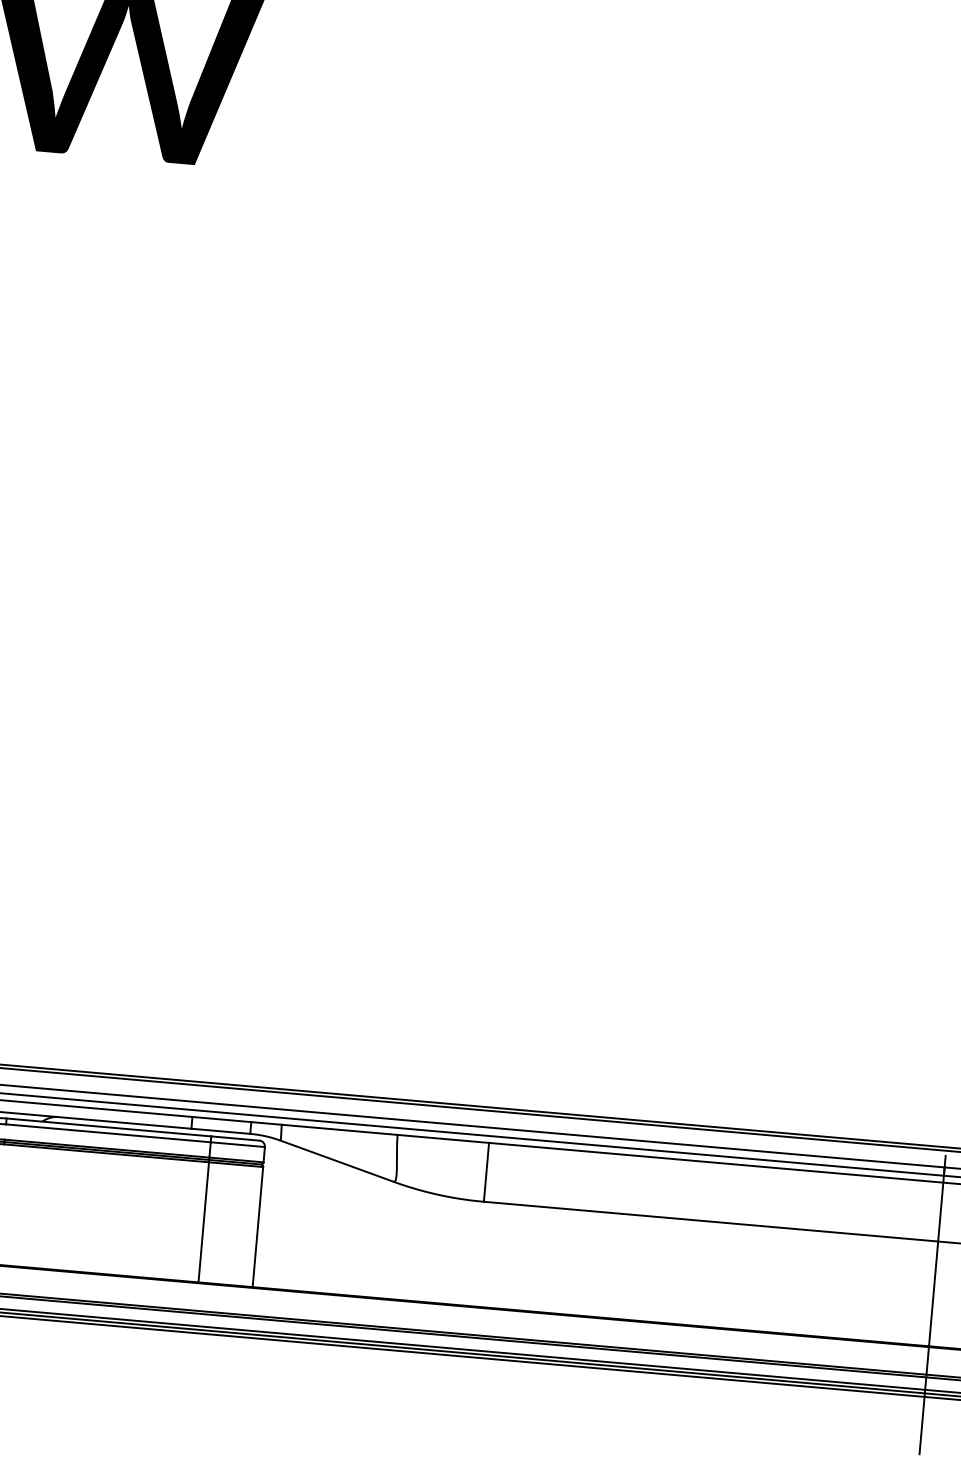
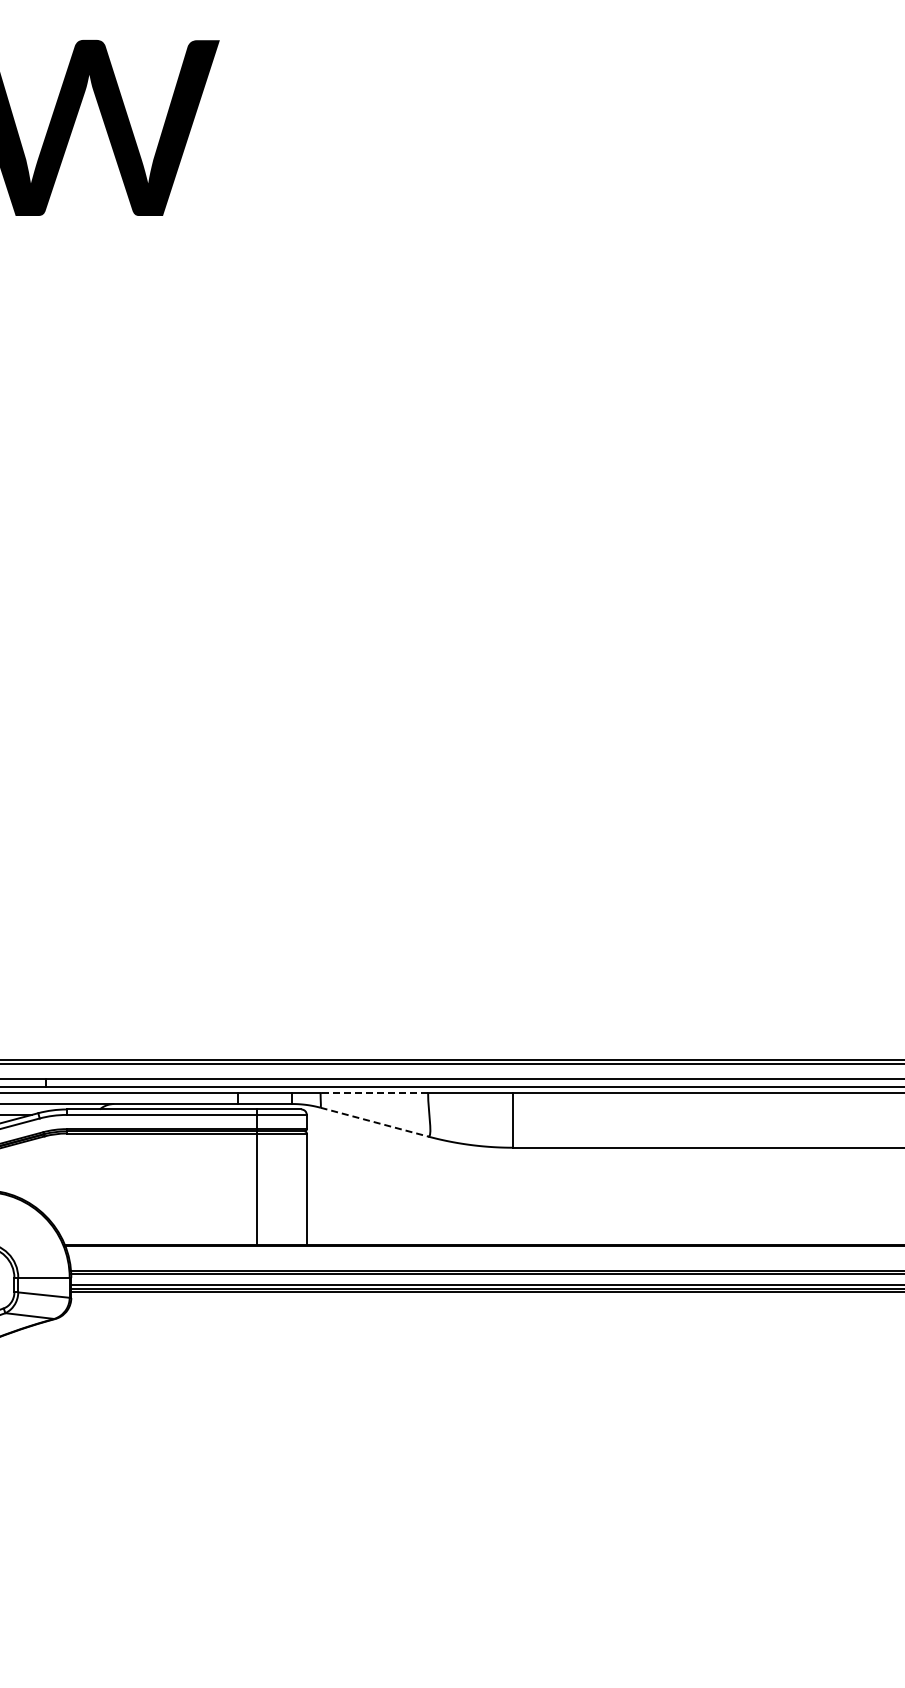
line: (339, 1130) -> (374, 1093), solid -> dashed
line: (337, 1161) -> (374, 1122), solid -> dashed

